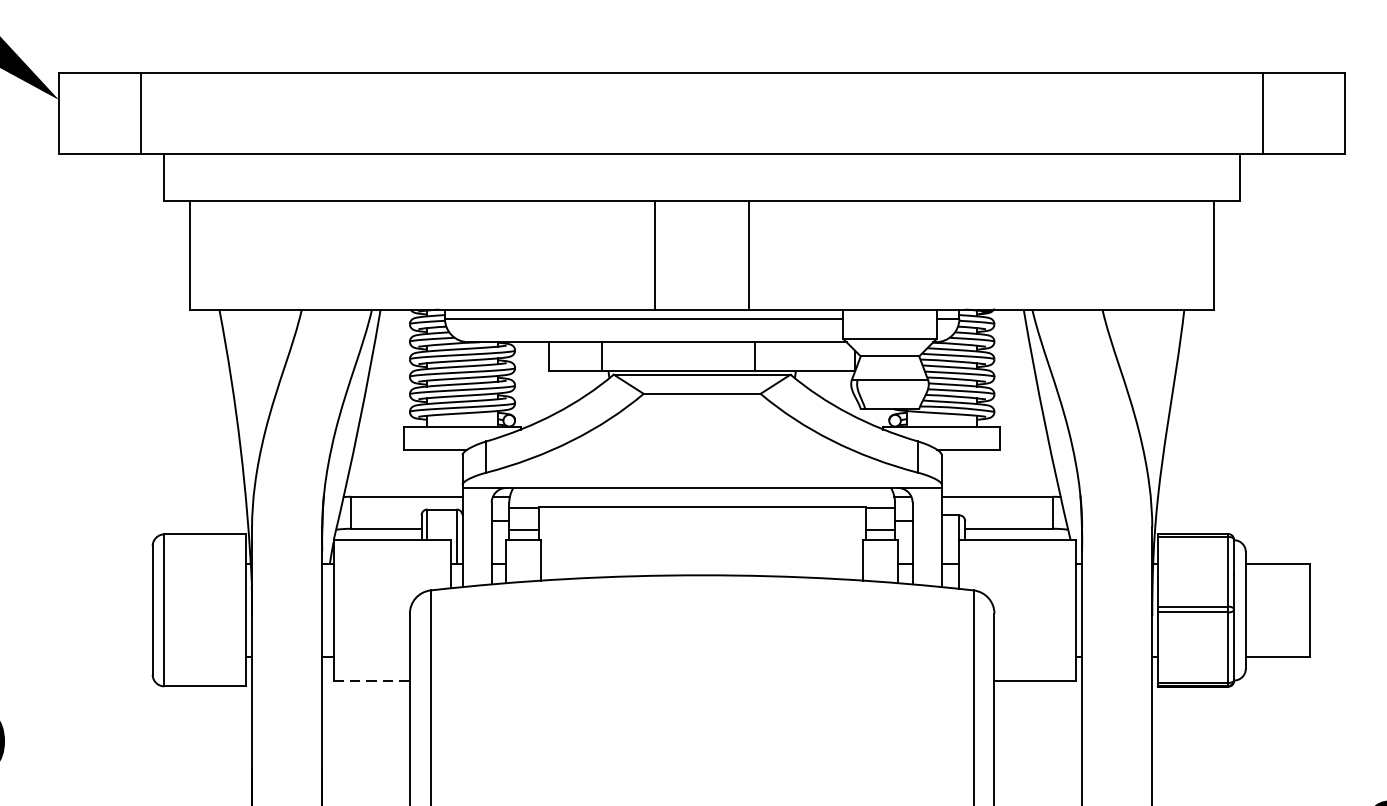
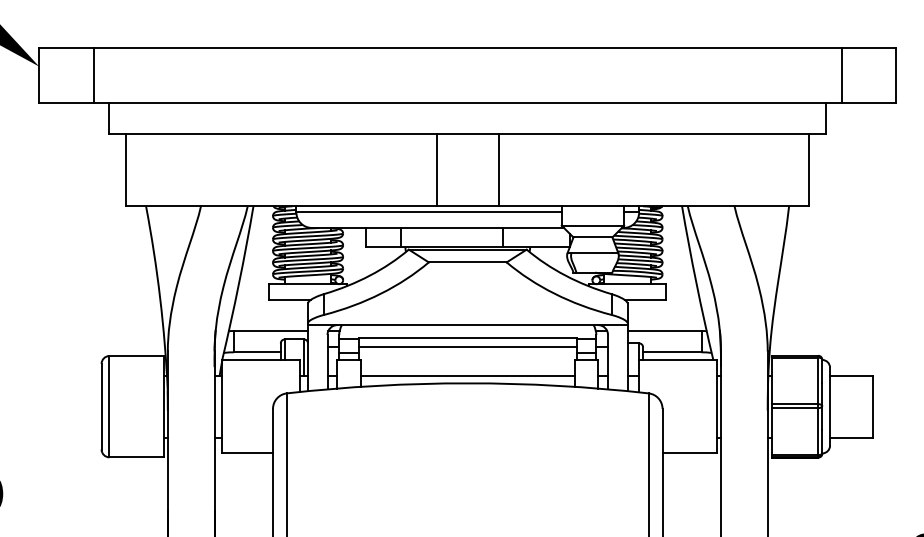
line: (701, 521) -> (467, 347), added
line: (701, 563) -> (467, 375), added
line: (371, 680) -> (247, 453), dashed -> solid

